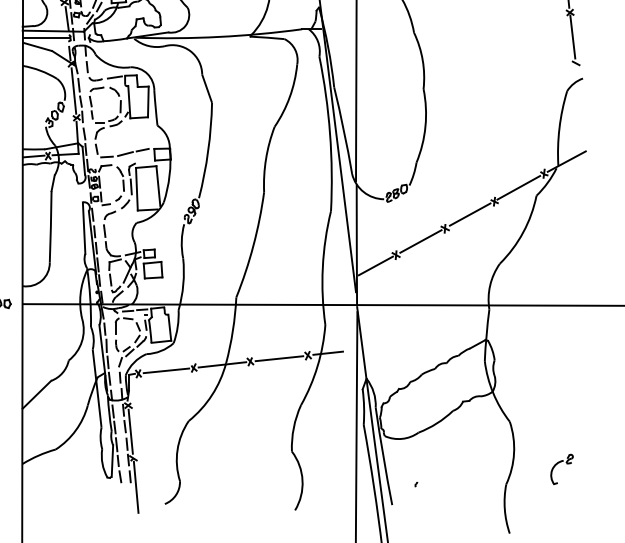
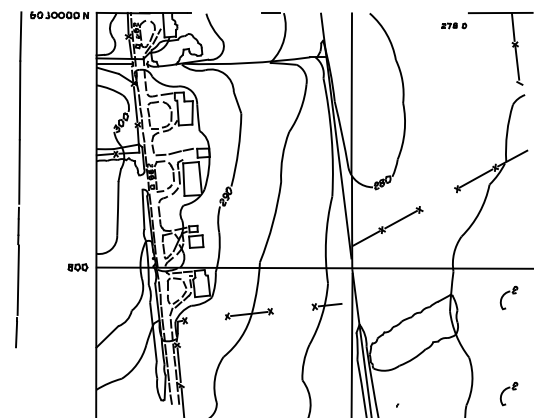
line: (469, 213) -> (438, 198), removed
part: (561, 343) -> (508, 297), added
line: (278, 358) -> (292, 309), removed
line: (166, 370) -> (206, 318), removed

